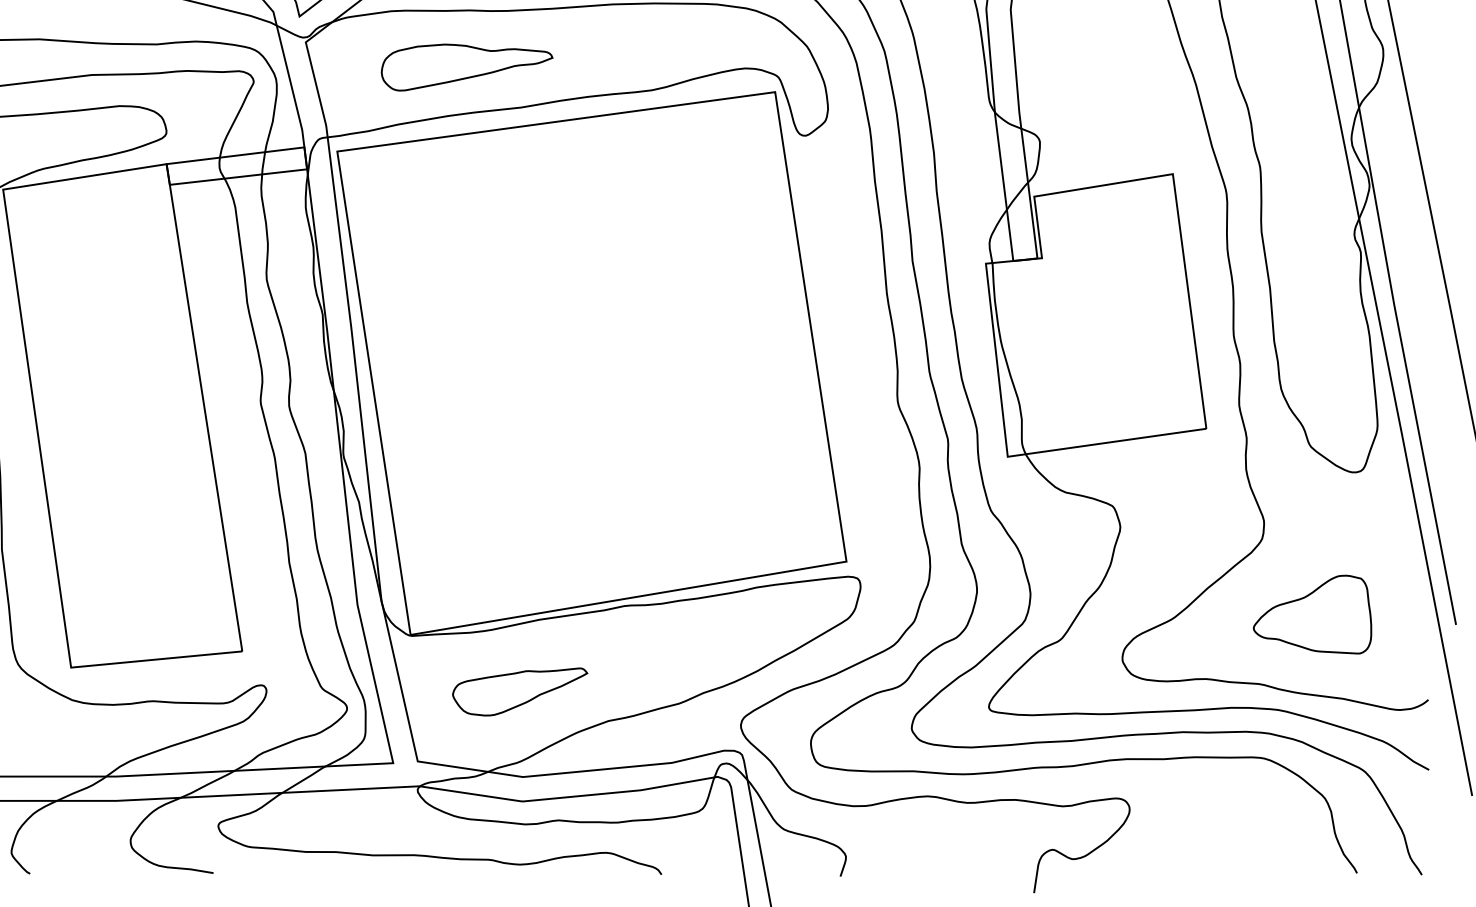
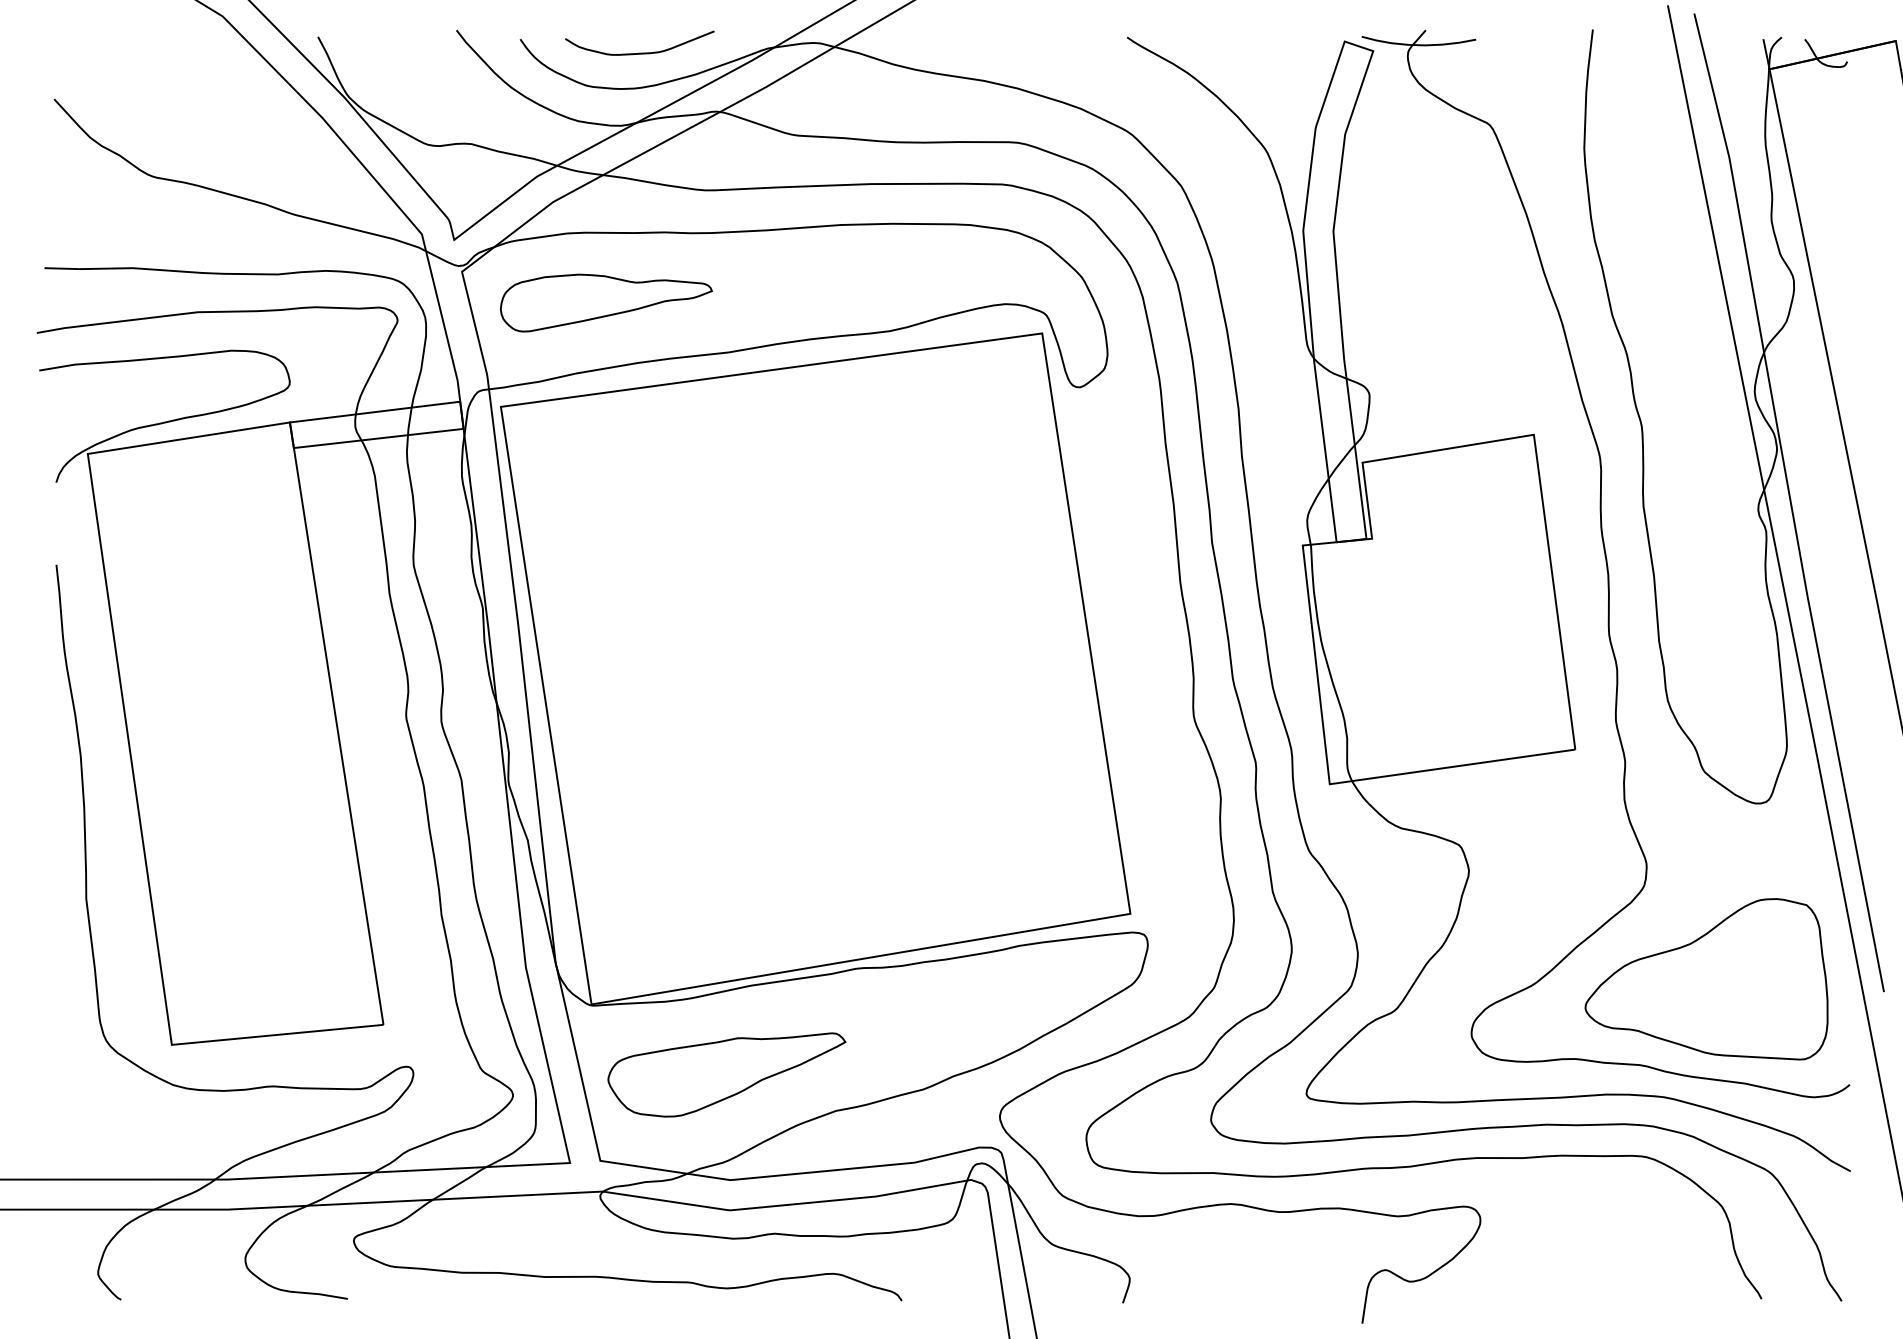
part: (467, 67) -> (606, 302), moved
part: (1312, 614) -> (1706, 979), size x1.67
part: (519, 691) -> (726, 1074), size x1.43

